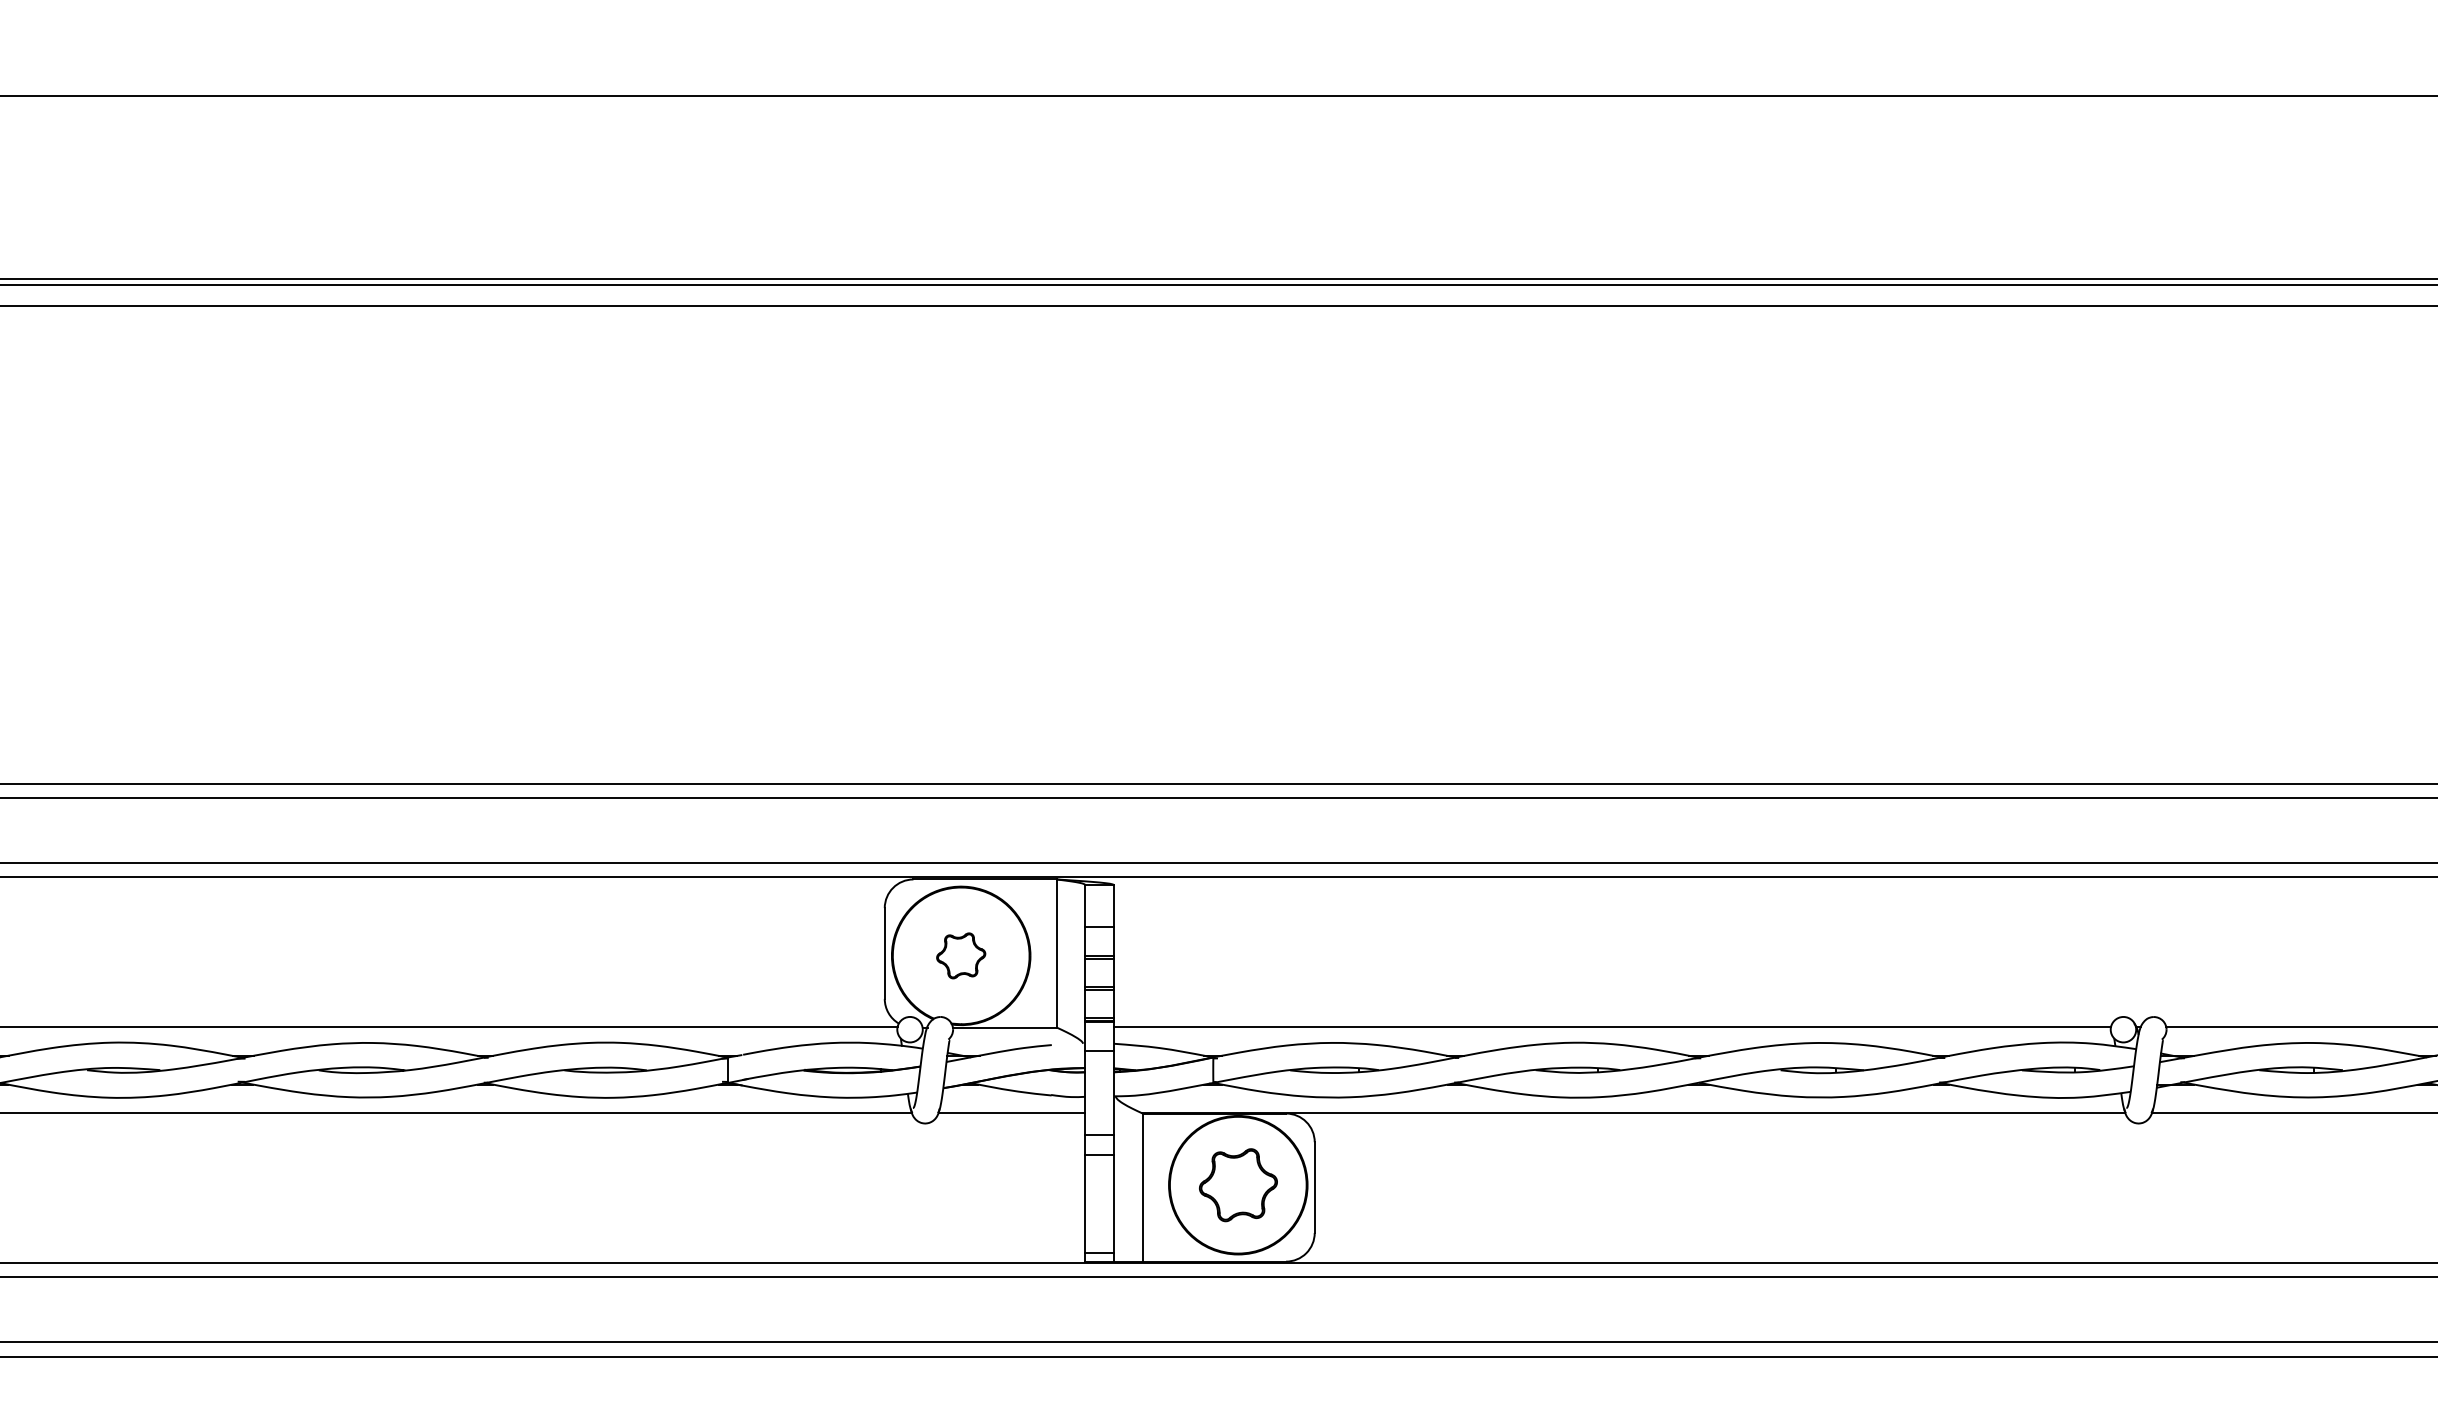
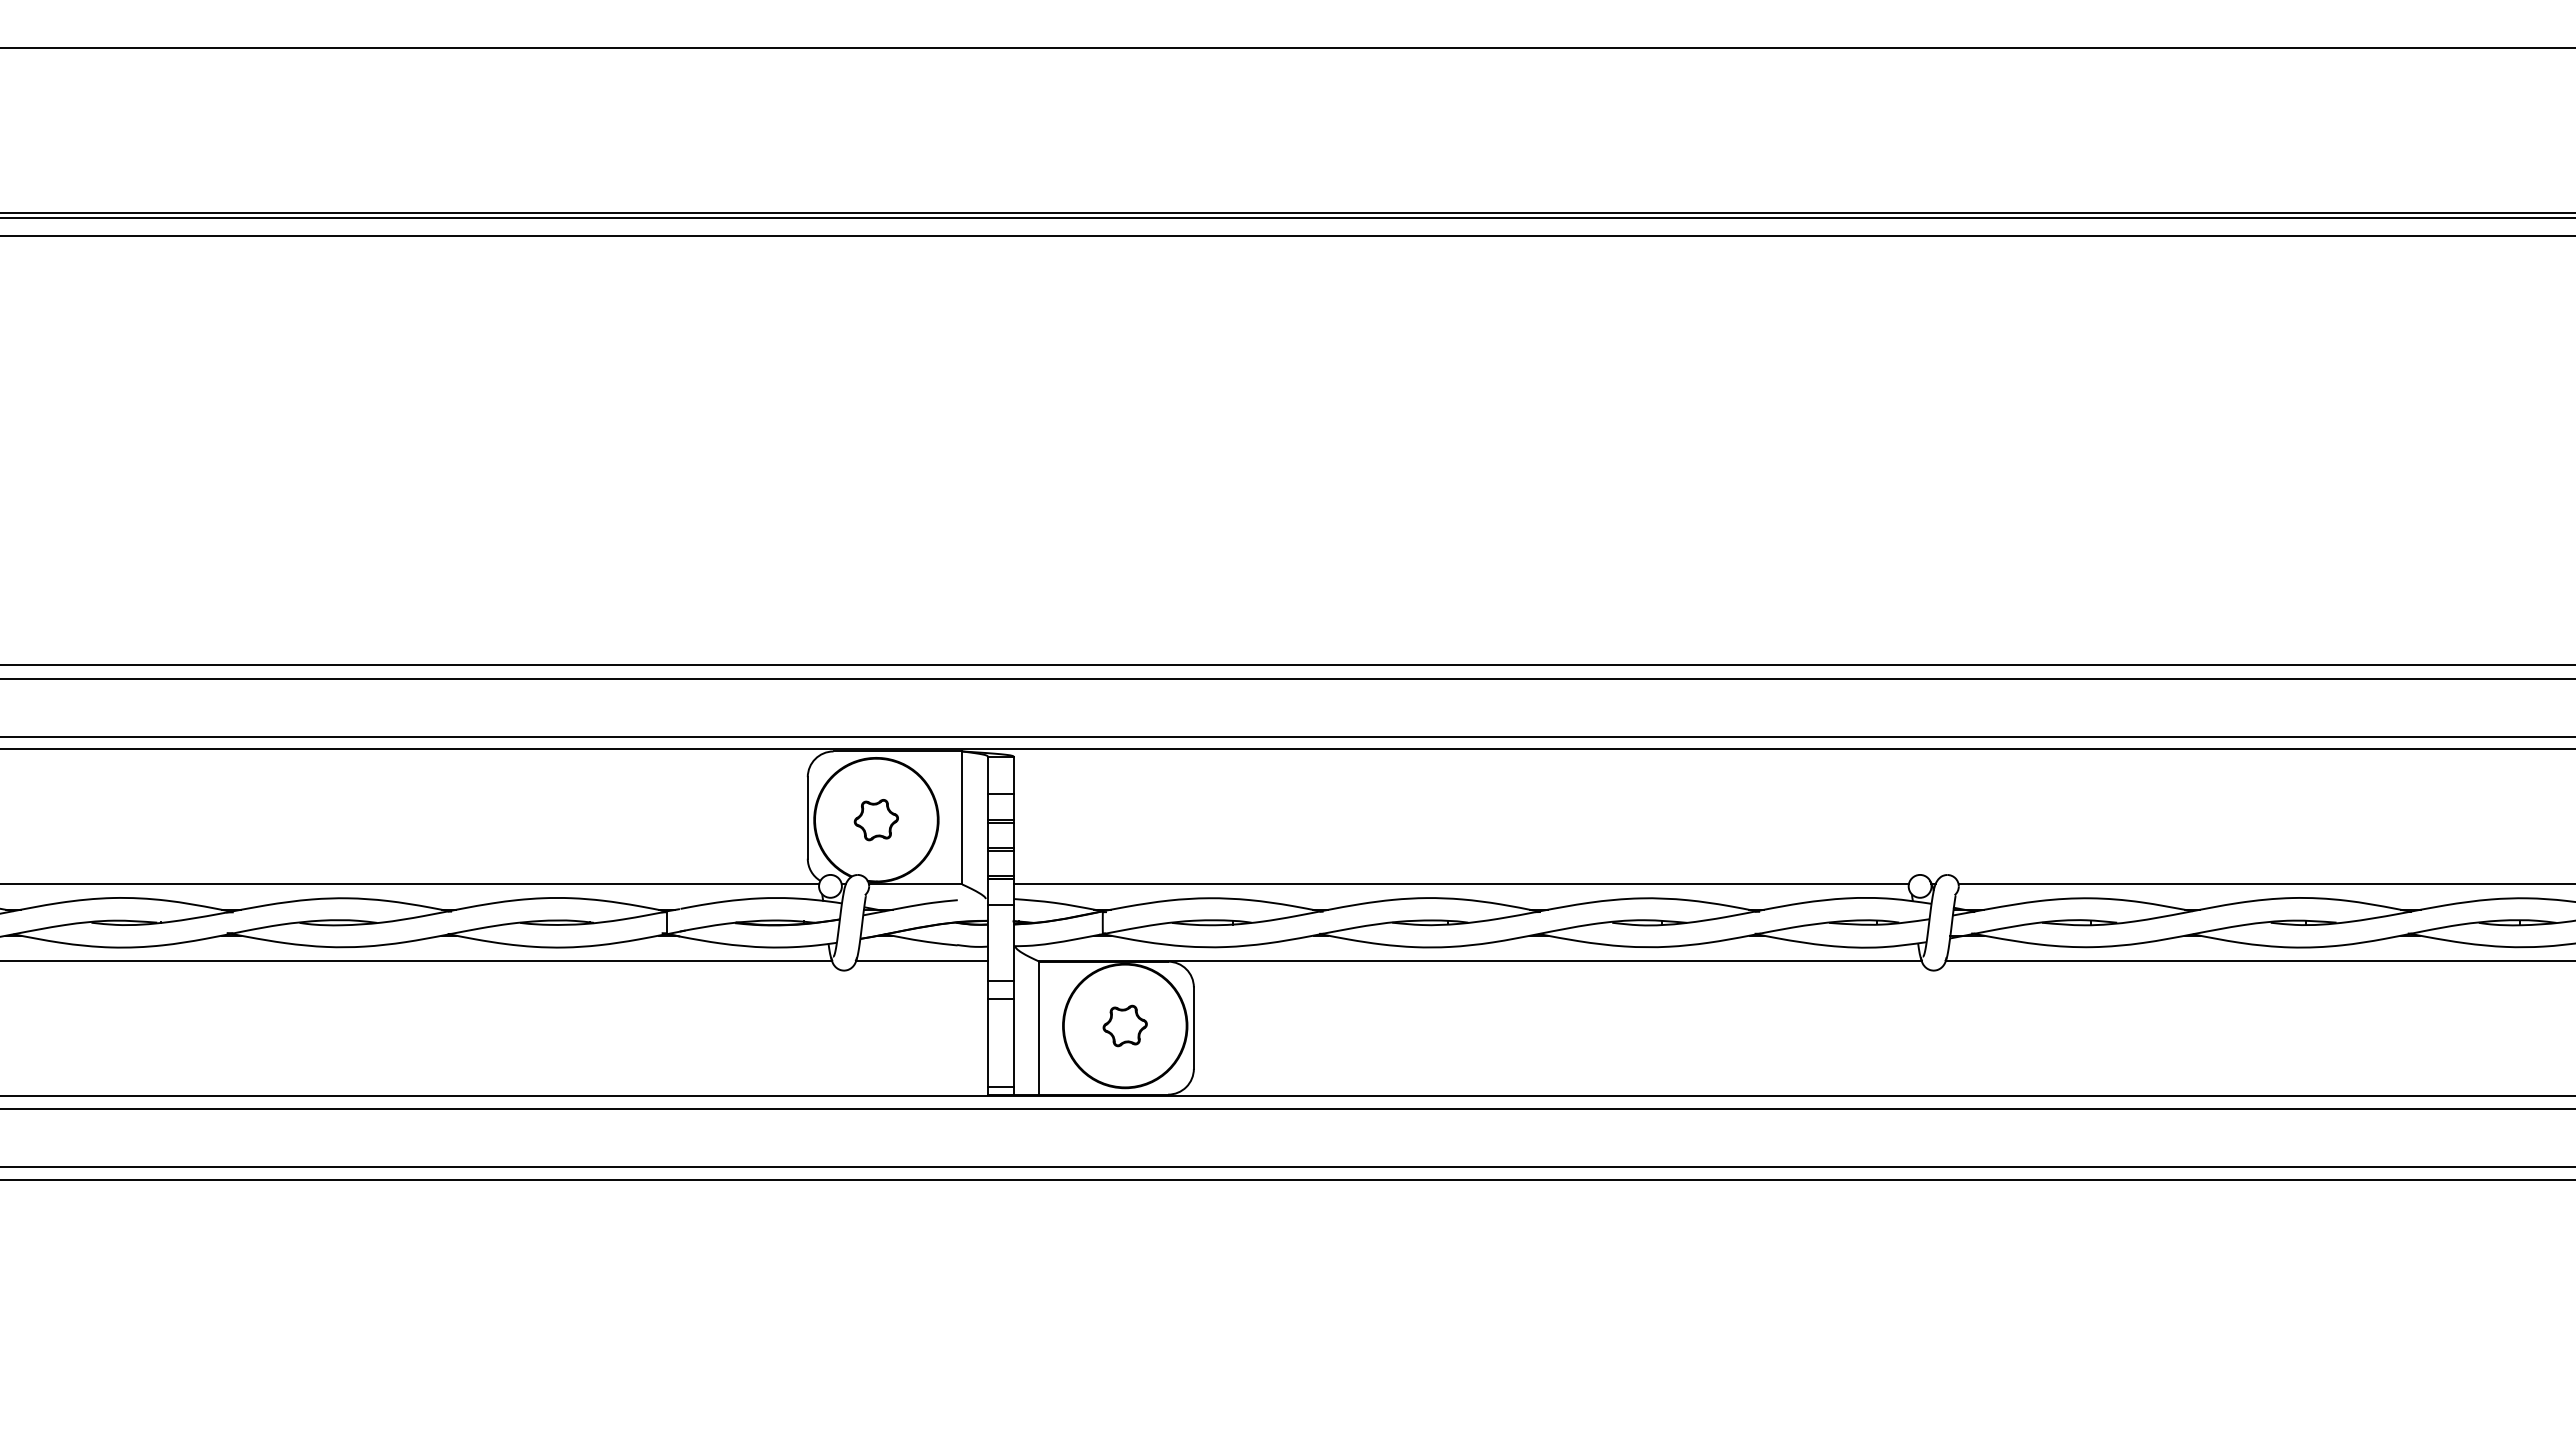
part: (1237, 1184) -> (1124, 1025), size x0.62

